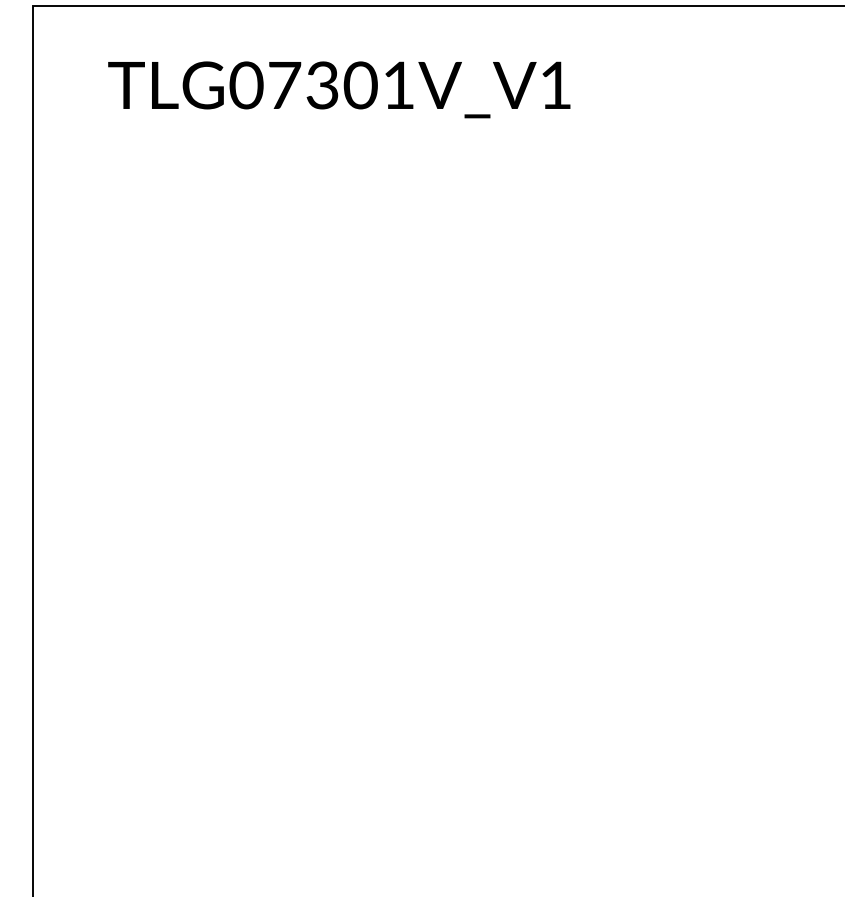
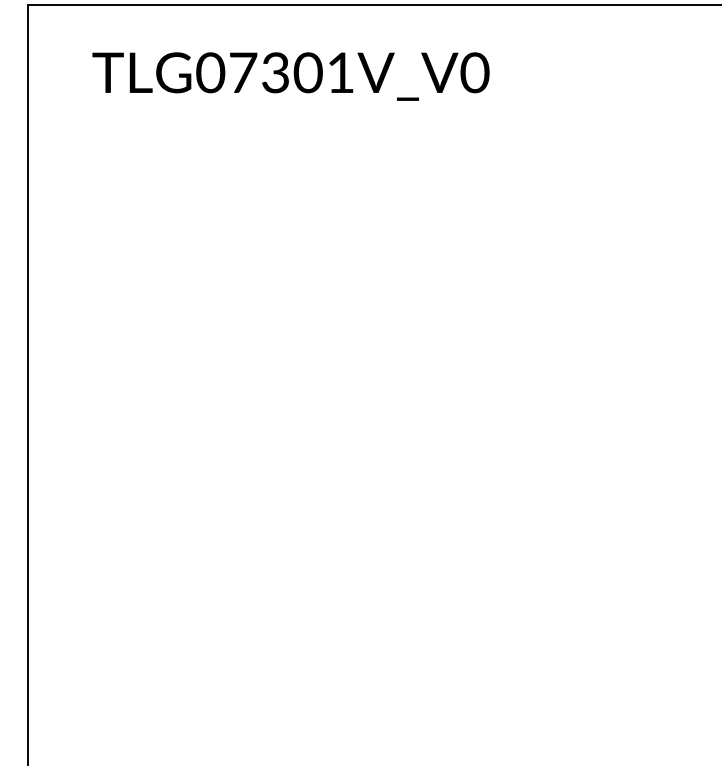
text: (555, 85) -> (474, 72), TLG07301V_V1 -> TLG07301V_V0

